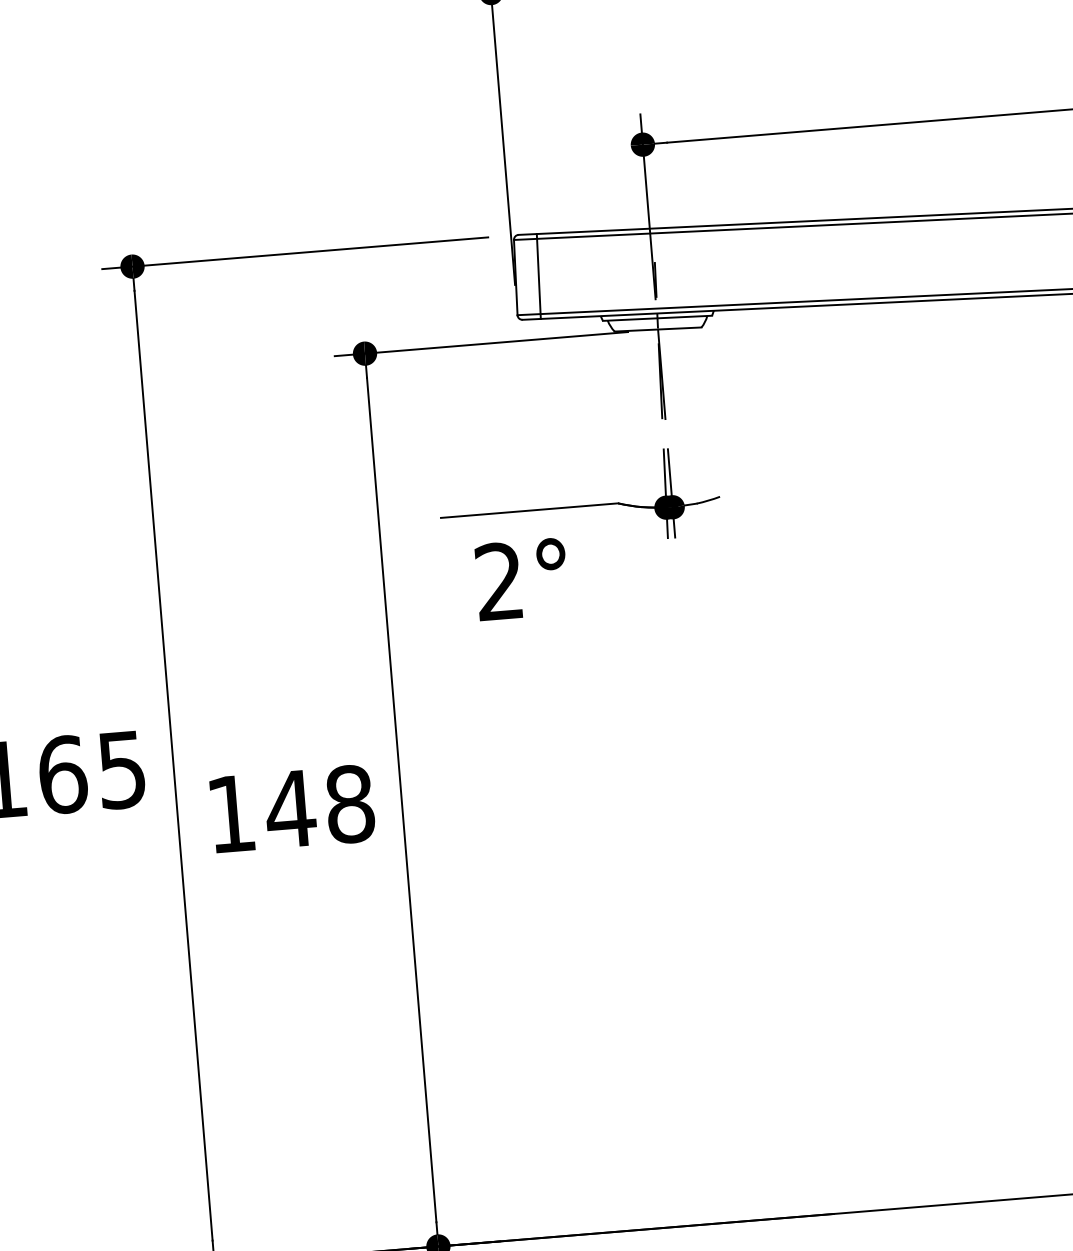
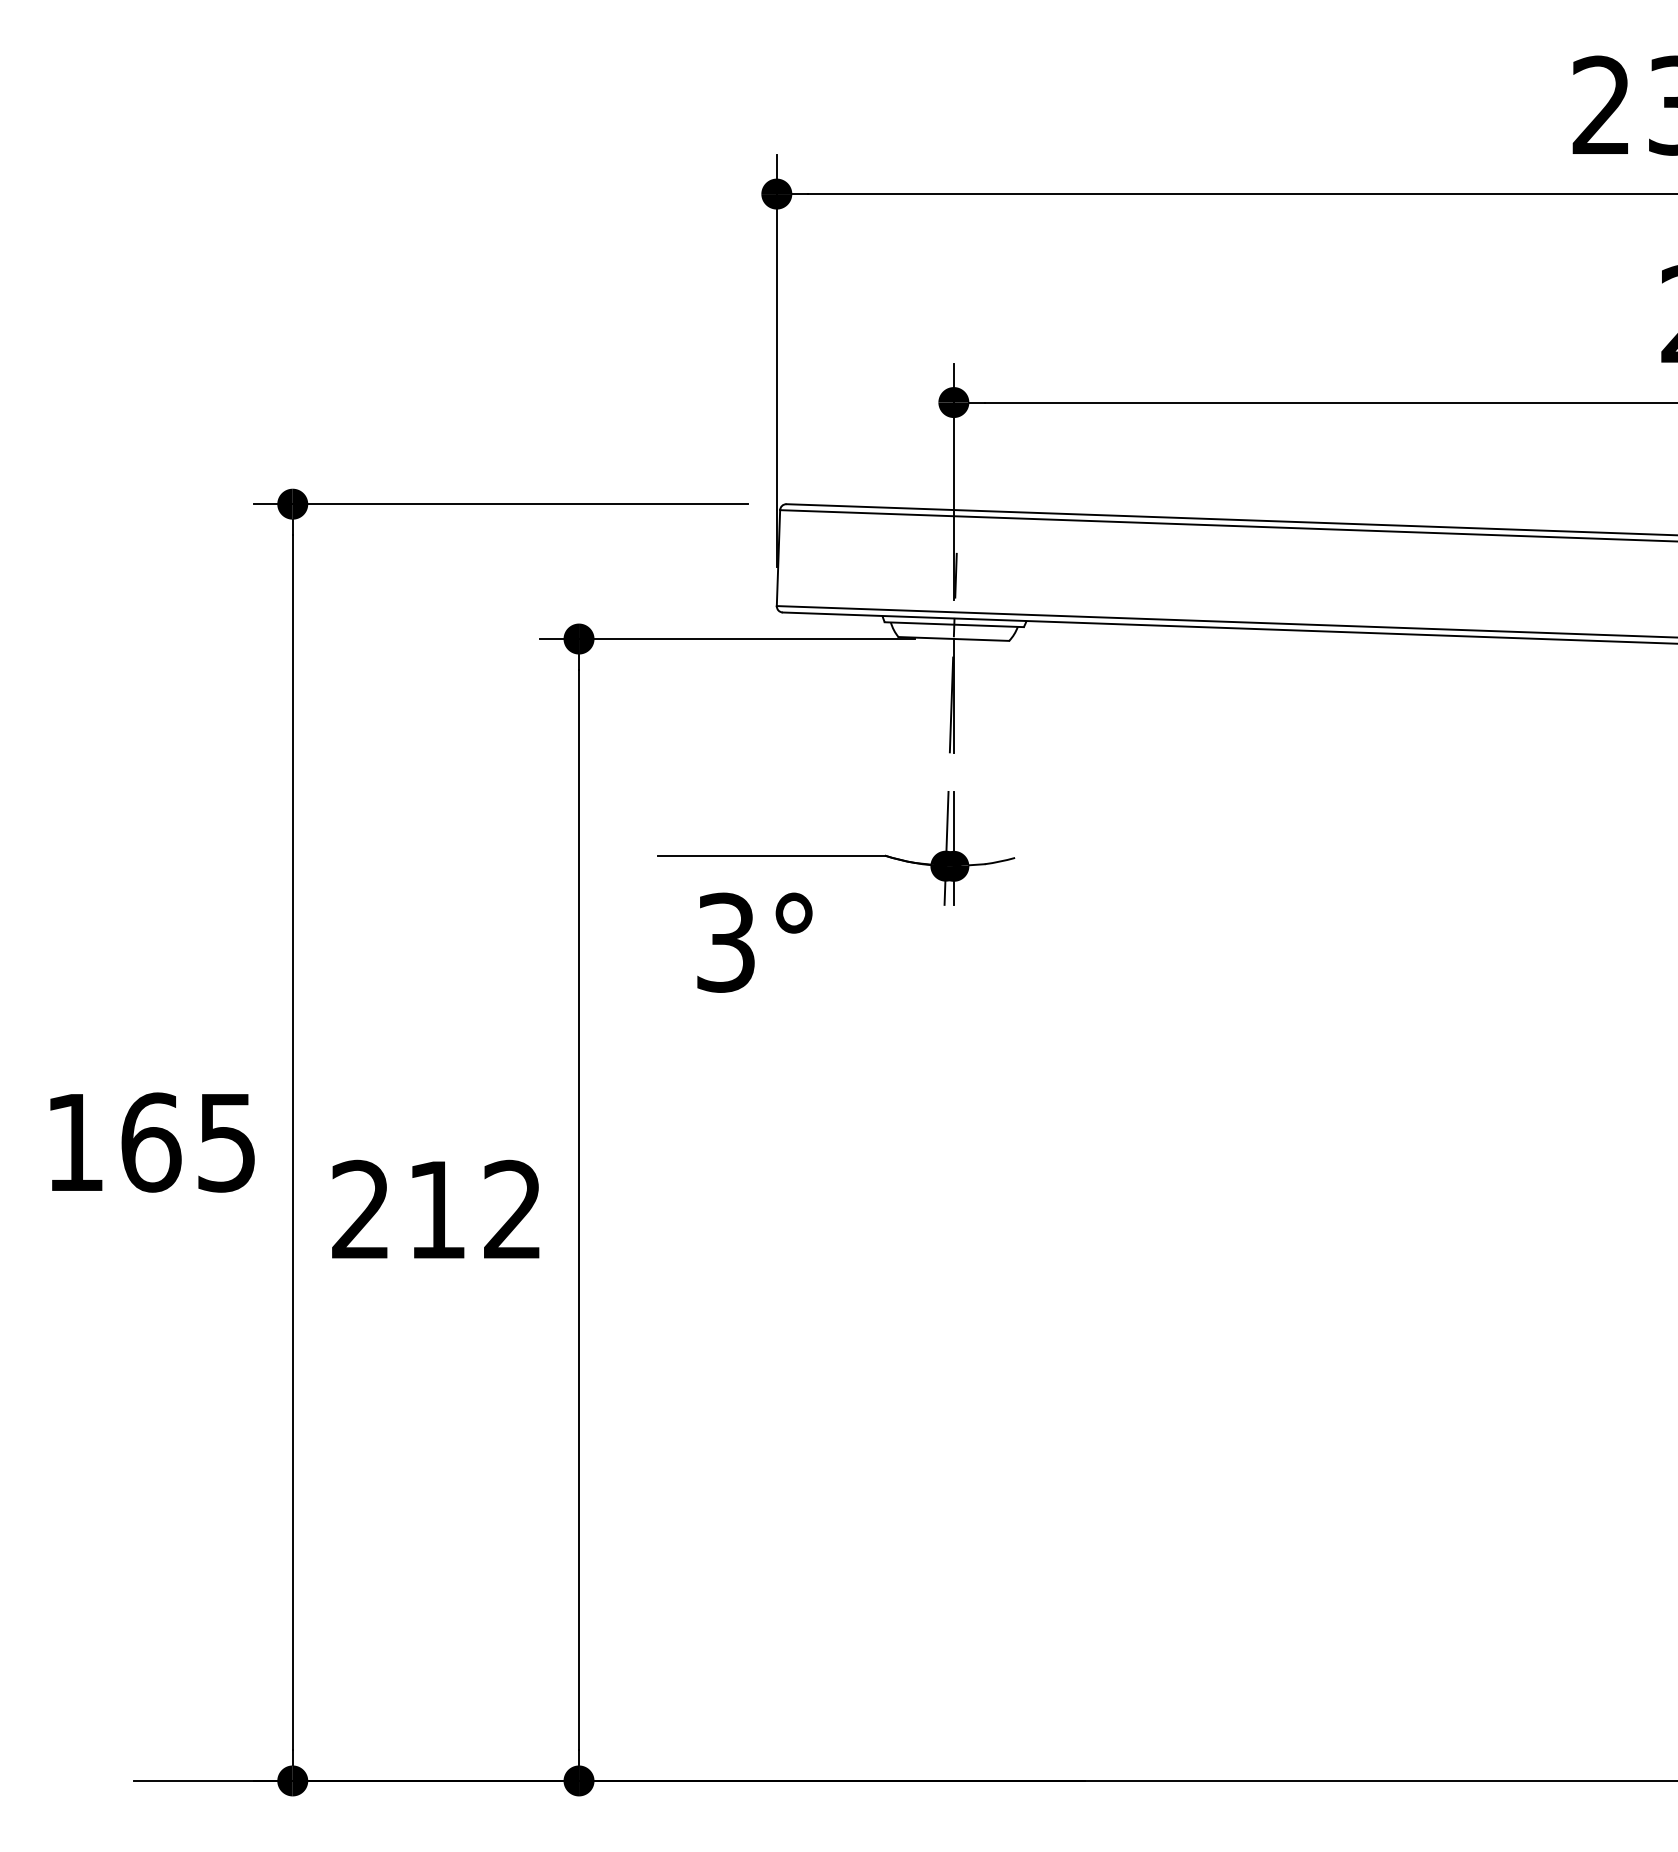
line: (538, 276) -> (807, 558), removed
text: (499, 581) -> (725, 942), 2° -> 3°
text: (291, 808) -> (437, 1209), 148 -> 212

